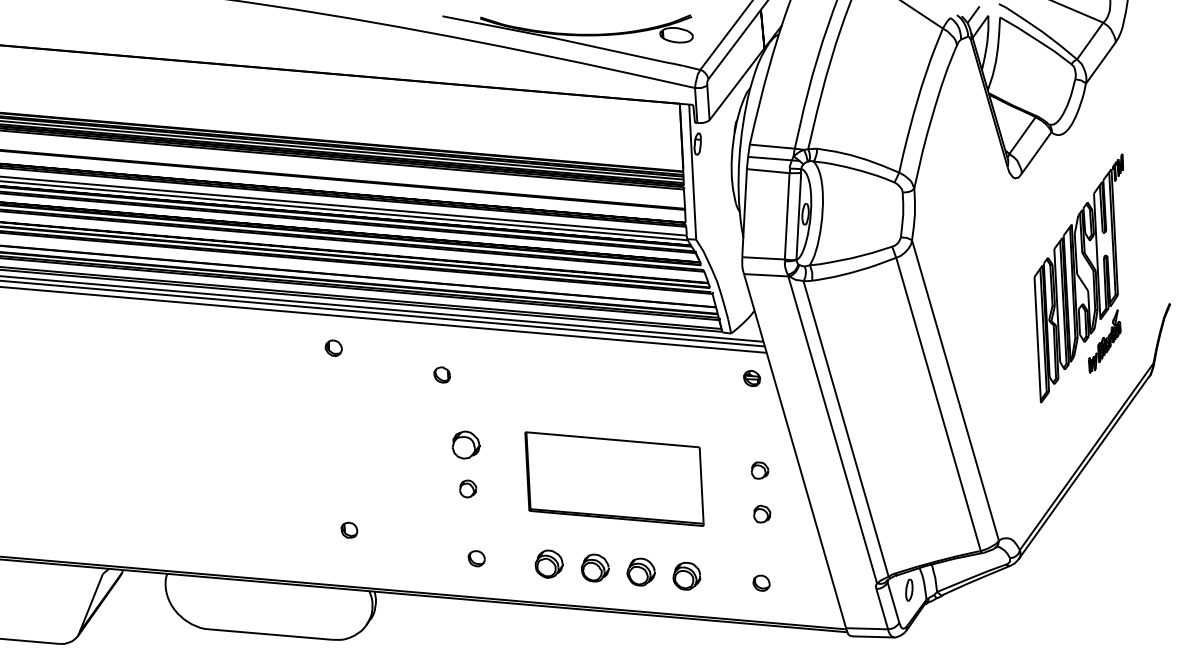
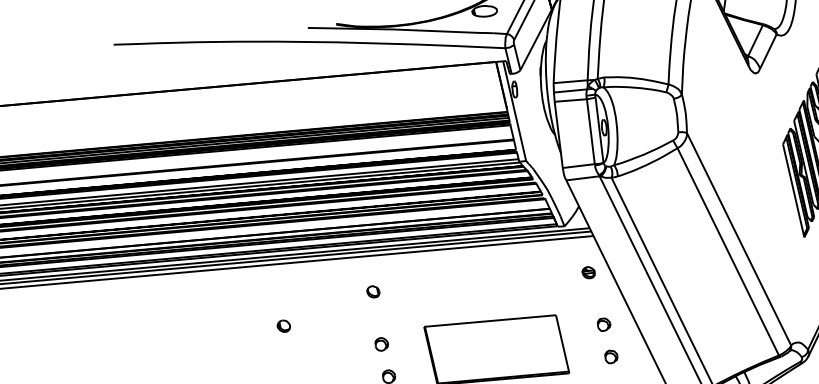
part: (333, 347) -> (283, 325), moved
part: (441, 374) -> (372, 291), moved
part: (752, 378) -> (589, 272), moved
part: (465, 445) -> (381, 344), size x0.62

